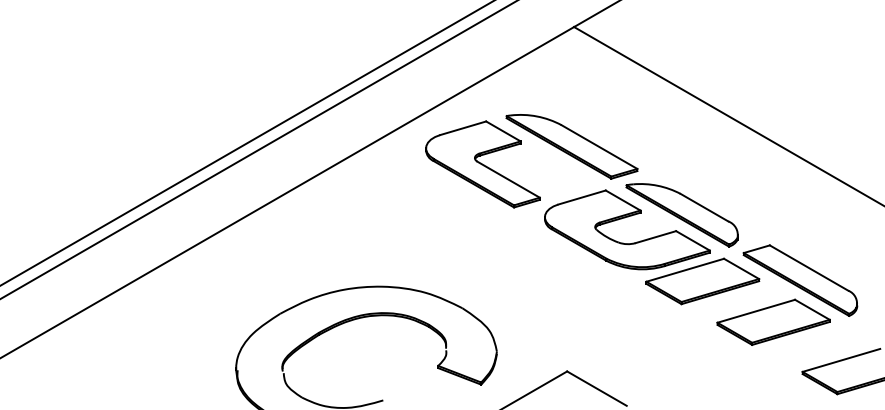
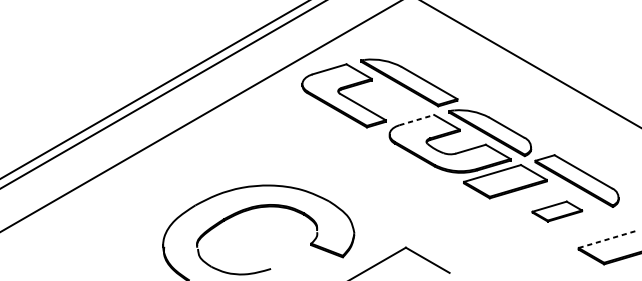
line: (582, 197) -> (417, 120), solid -> dashed
part: (773, 321) -> (557, 211), size x0.6
line: (841, 360) -> (607, 239), solid -> dashed

